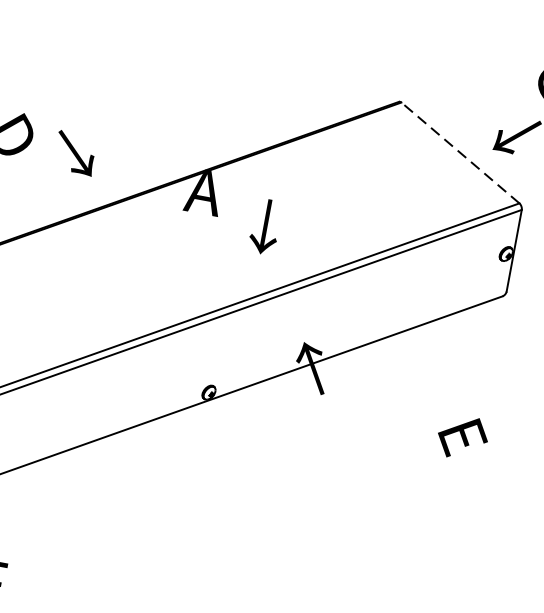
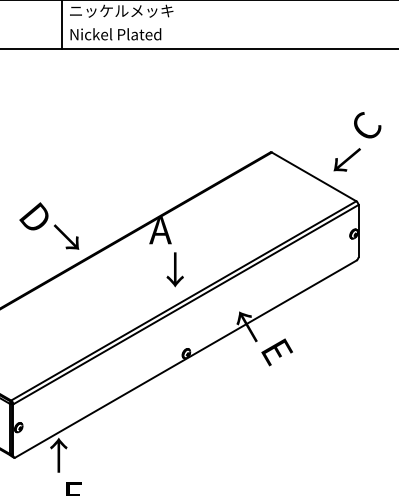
text: (75, 152) -> (66, 236), moved
line: (461, 152) -> (314, 176), dashed -> solid
text: (264, 226) -> (174, 269), moved
text: (461, 437) -> (276, 352), moved

